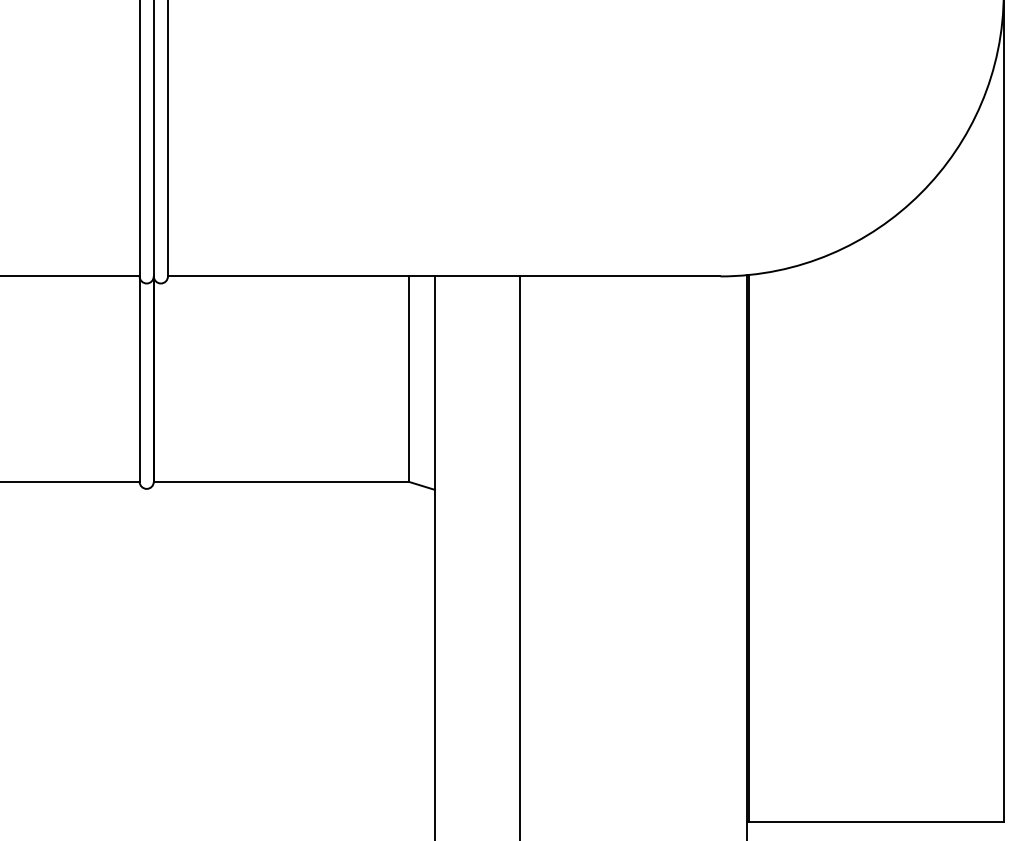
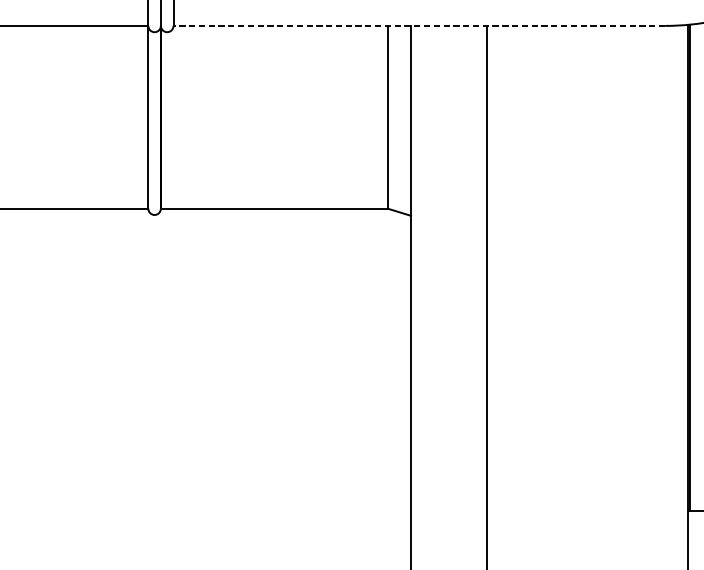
line: (443, 276) -> (418, 25), solid -> dashed

